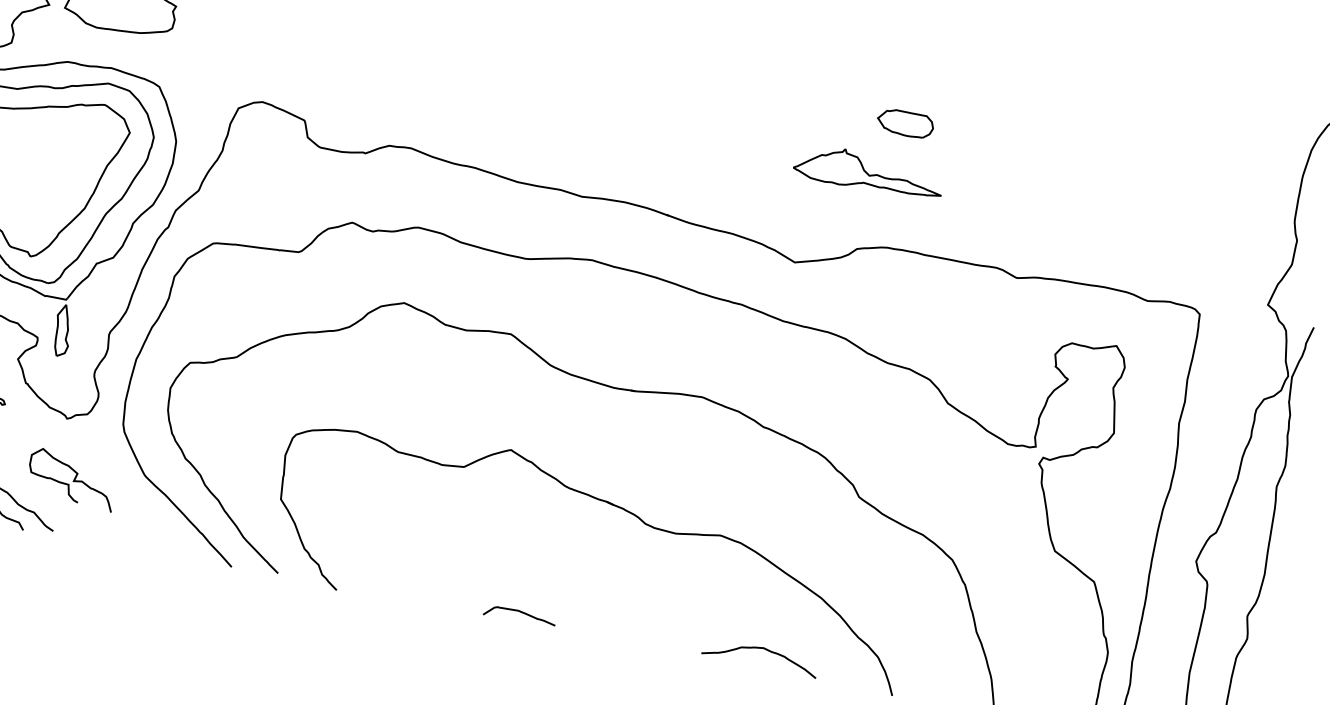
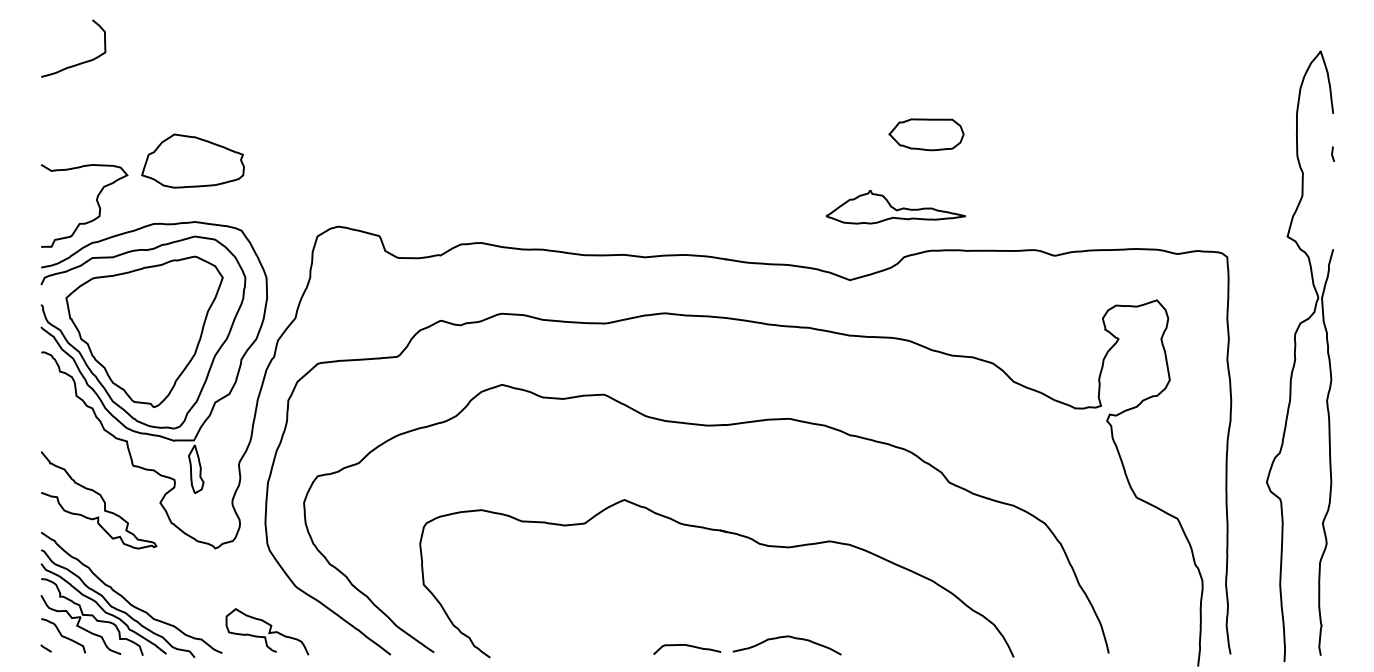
part: (905, 123) -> (926, 134), size x1.43
part: (868, 171) -> (895, 206), moved
curve: (73, 479) -> (268, 631), moved
curve: (520, 612) -> (687, 646), moved
curve: (761, 648) -> (786, 637), moved

